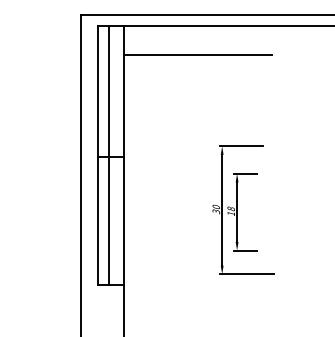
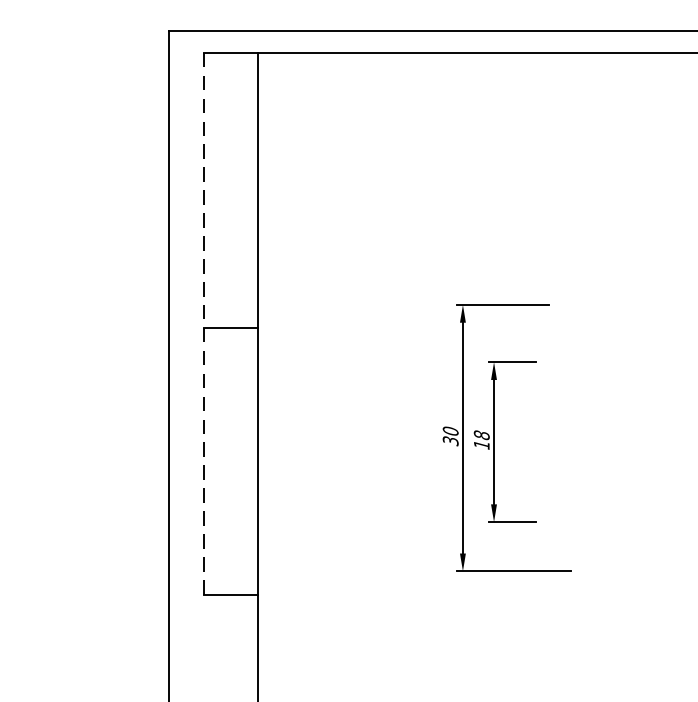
line: (197, 55) -> (411, 115), removed
line: (98, 155) -> (205, 323), solid -> dashed
line: (108, 155) -> (226, 323), removed

